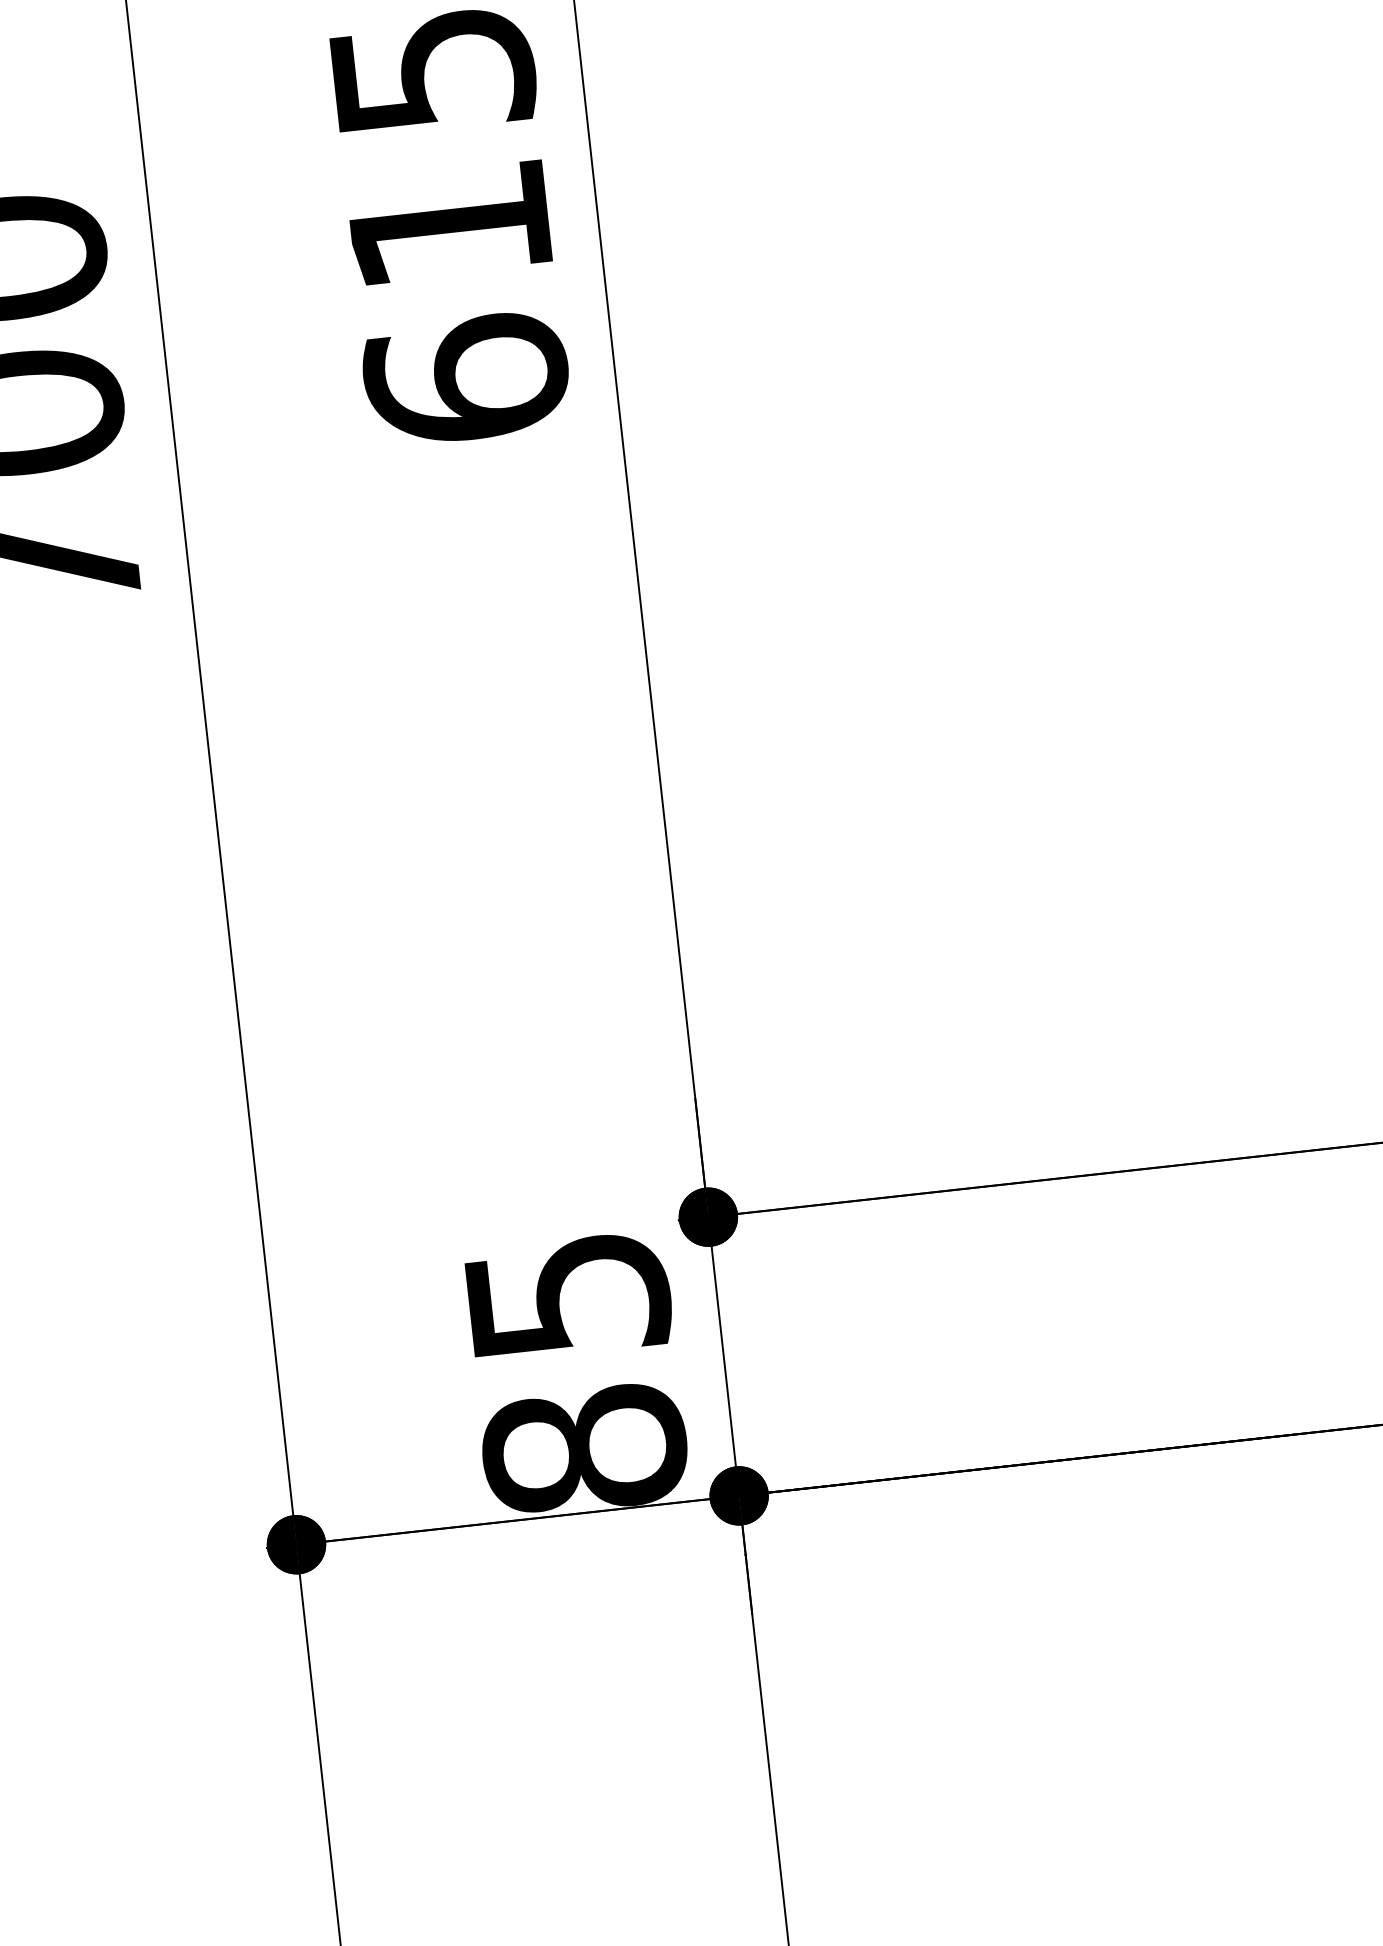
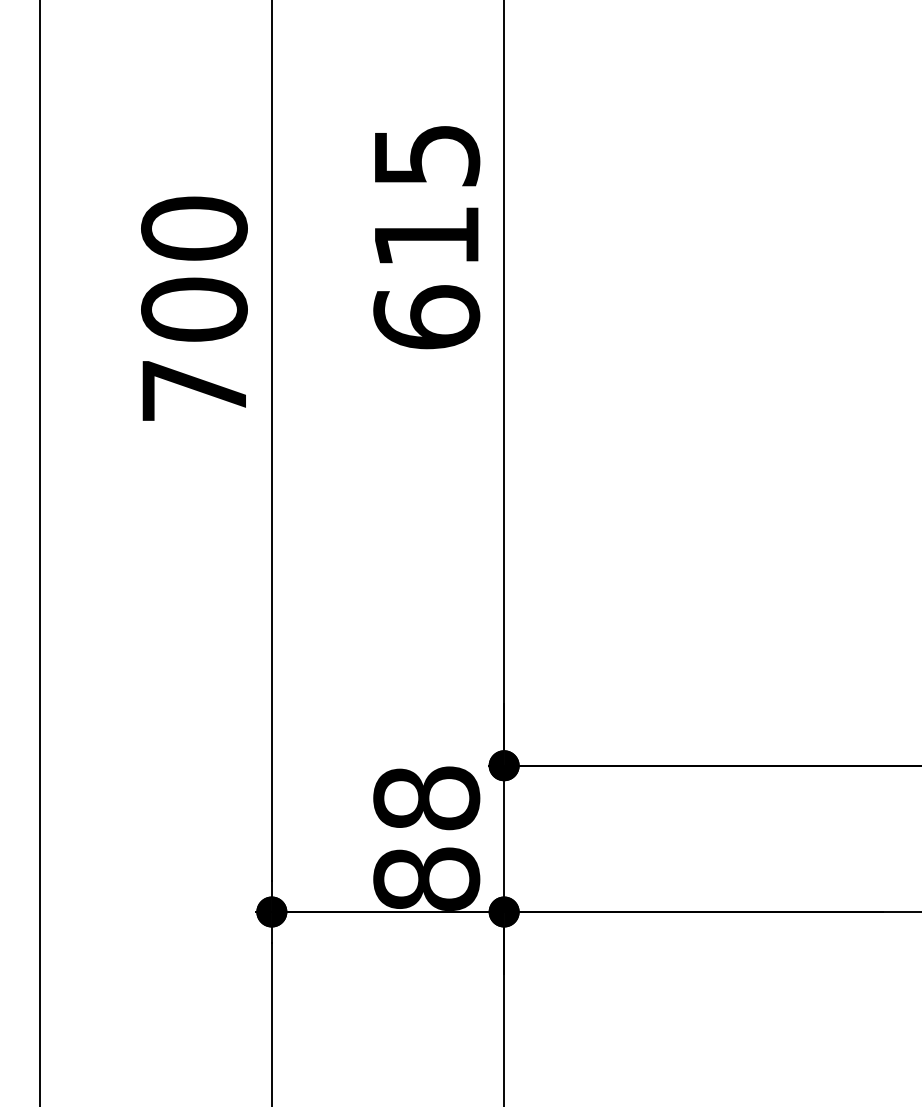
text: (567, 1295) -> (426, 798), 85 -> 88

